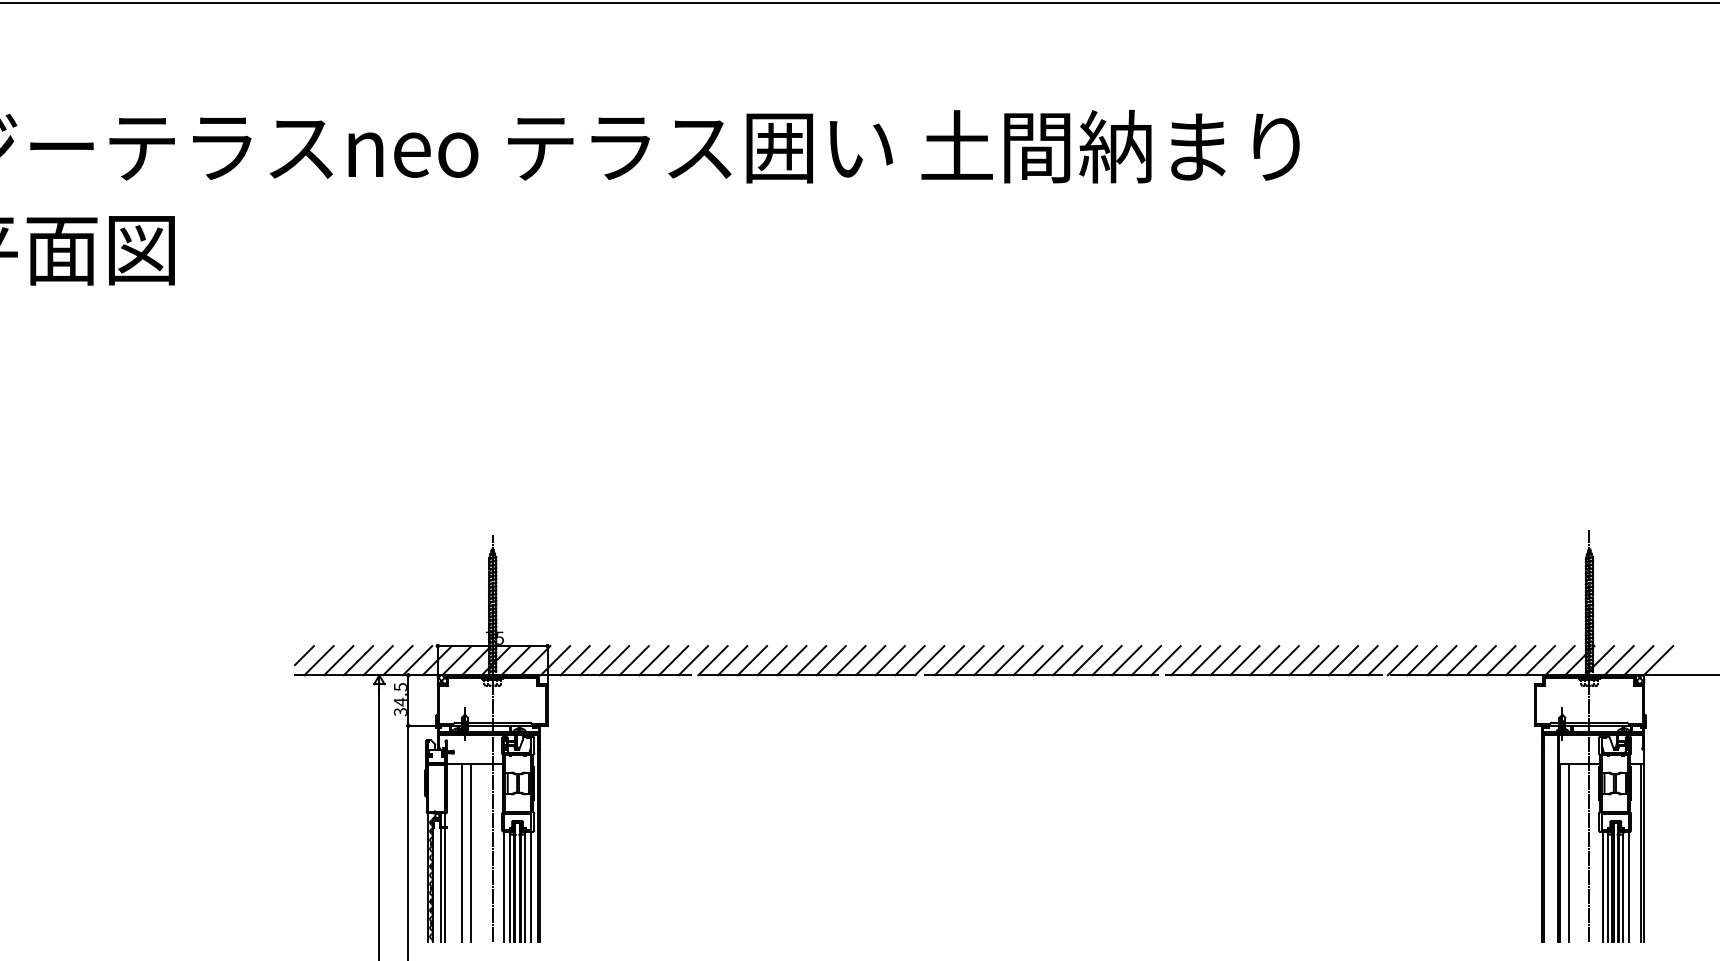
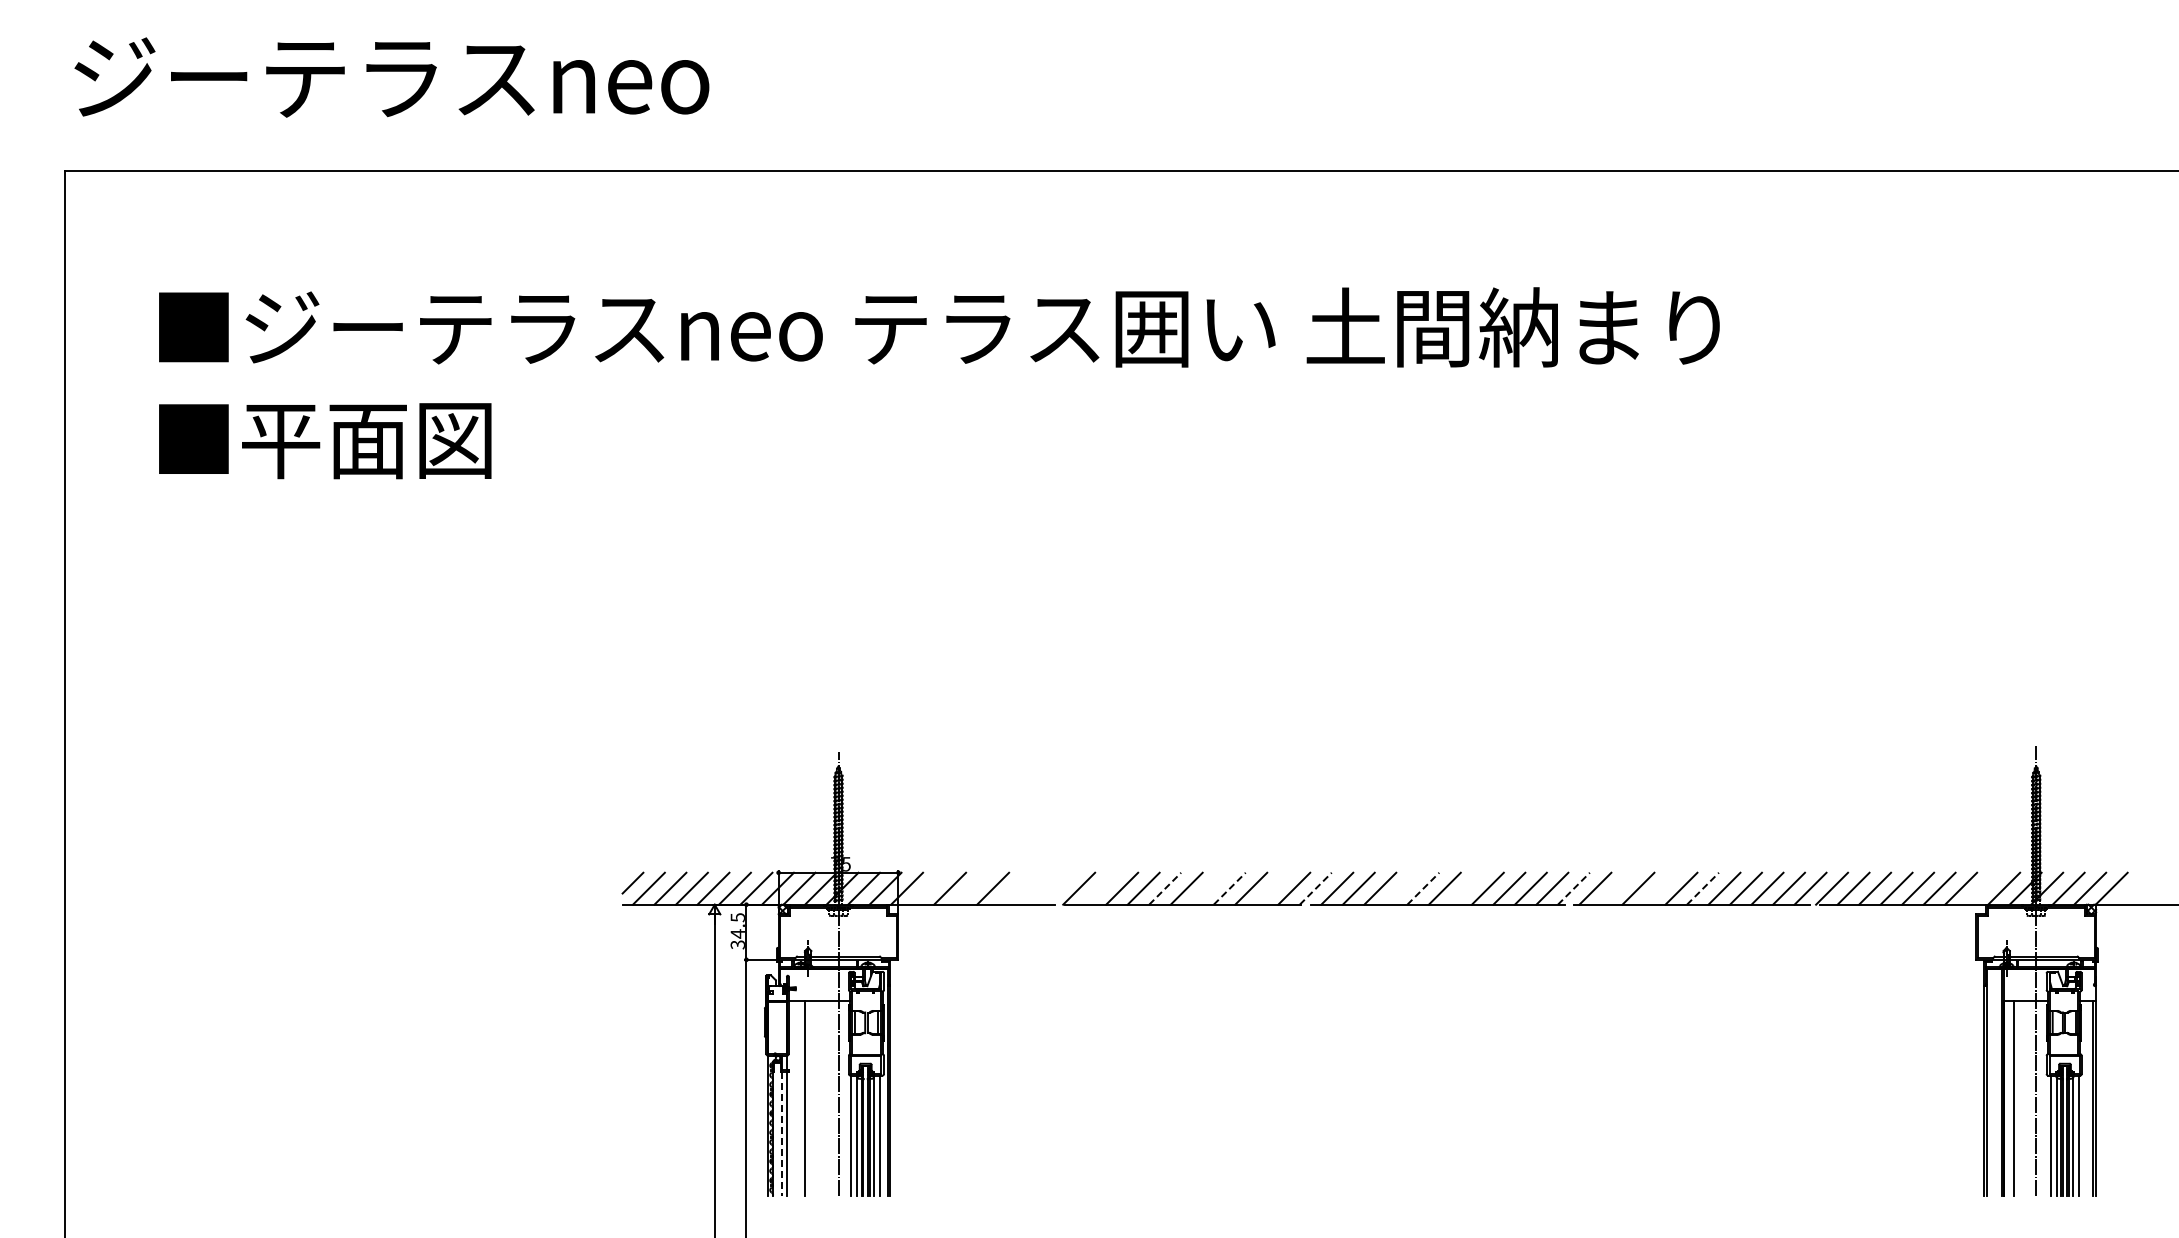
line: (575, 660) -> (928, 888), removed
line: (614, 660) -> (971, 888), removed
line: (653, 660) -> (1014, 888), removed
line: (673, 660) -> (1036, 888), removed
line: (693, 660) -> (1057, 888), removed
line: (732, 660) -> (1100, 888), removed
line: (792, 660) -> (1165, 888), solid -> dashed
line: (831, 660) -> (1208, 888), removed
line: (850, 660) -> (1229, 888), solid -> dashed
line: (890, 660) -> (1272, 888), removed
line: (929, 660) -> (1315, 888), solid -> dashed
line: (1008, 660) -> (1401, 888), removed
line: (1028, 660) -> (1423, 888), solid -> dashed
line: (1067, 660) -> (1466, 888), removed
line: (1165, 660) -> (1573, 888), solid -> dashed
line: (1205, 660) -> (1616, 888), removed
line: (1244, 660) -> (1659, 888), removed
line: (1283, 660) -> (1702, 888), solid -> dashed
line: (1540, 660) -> (1982, 888), removed
line: (470, 852) -> (814, 1098), removed
line: (441, 885) -> (782, 1134), solid -> dashed

